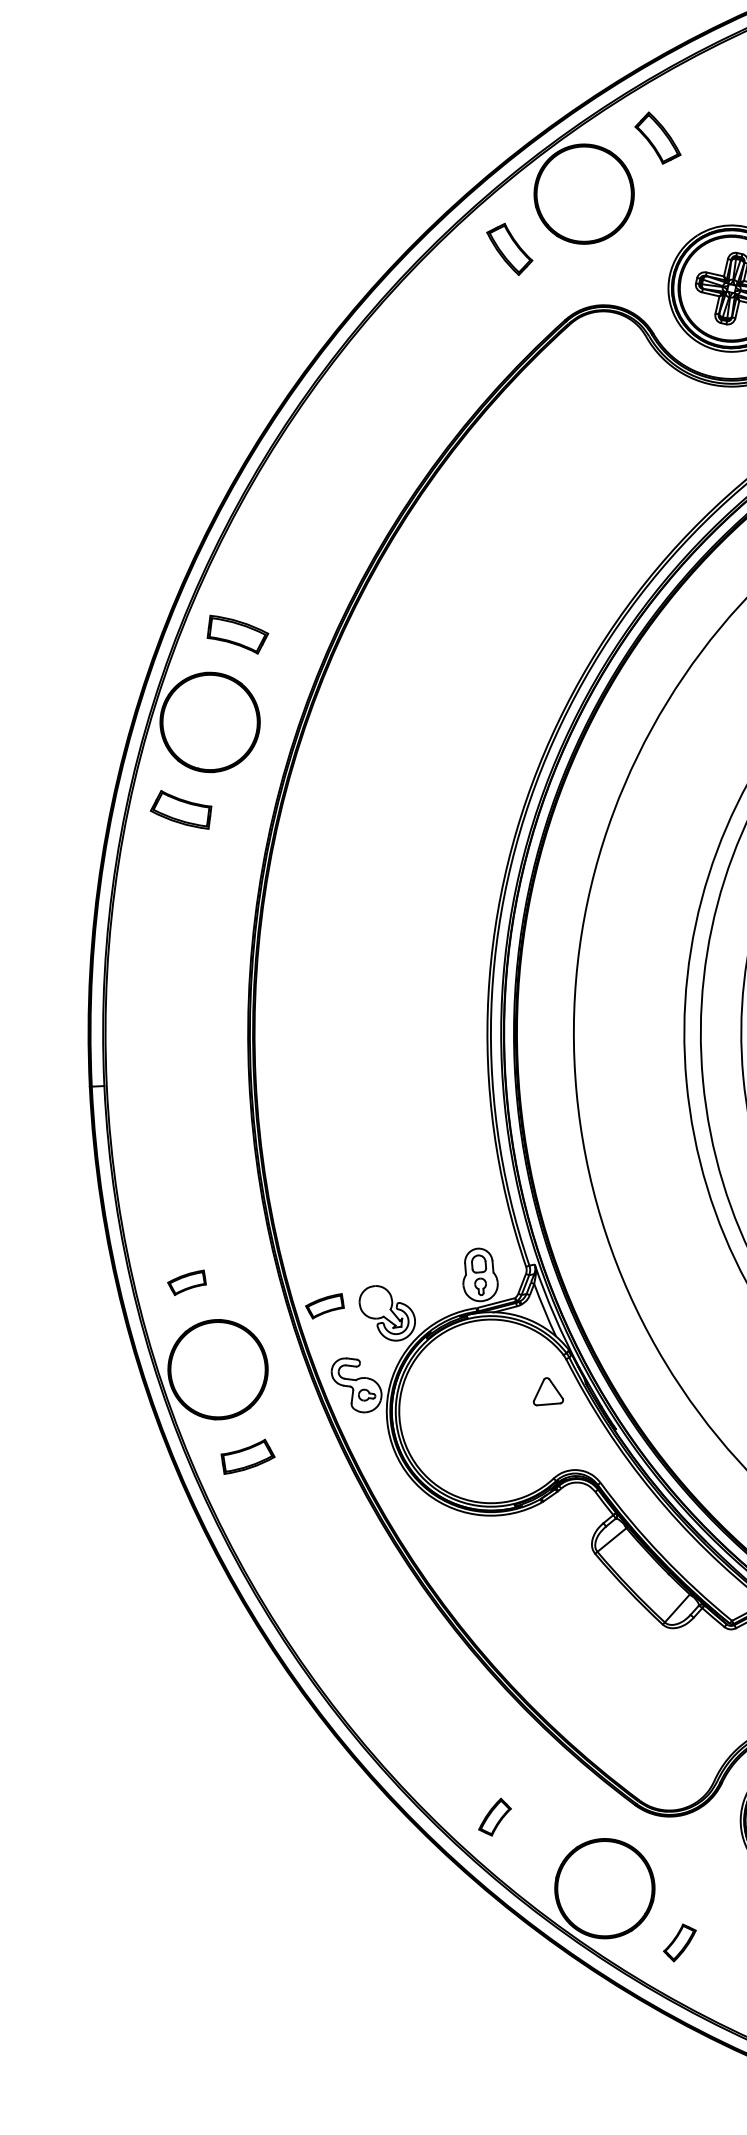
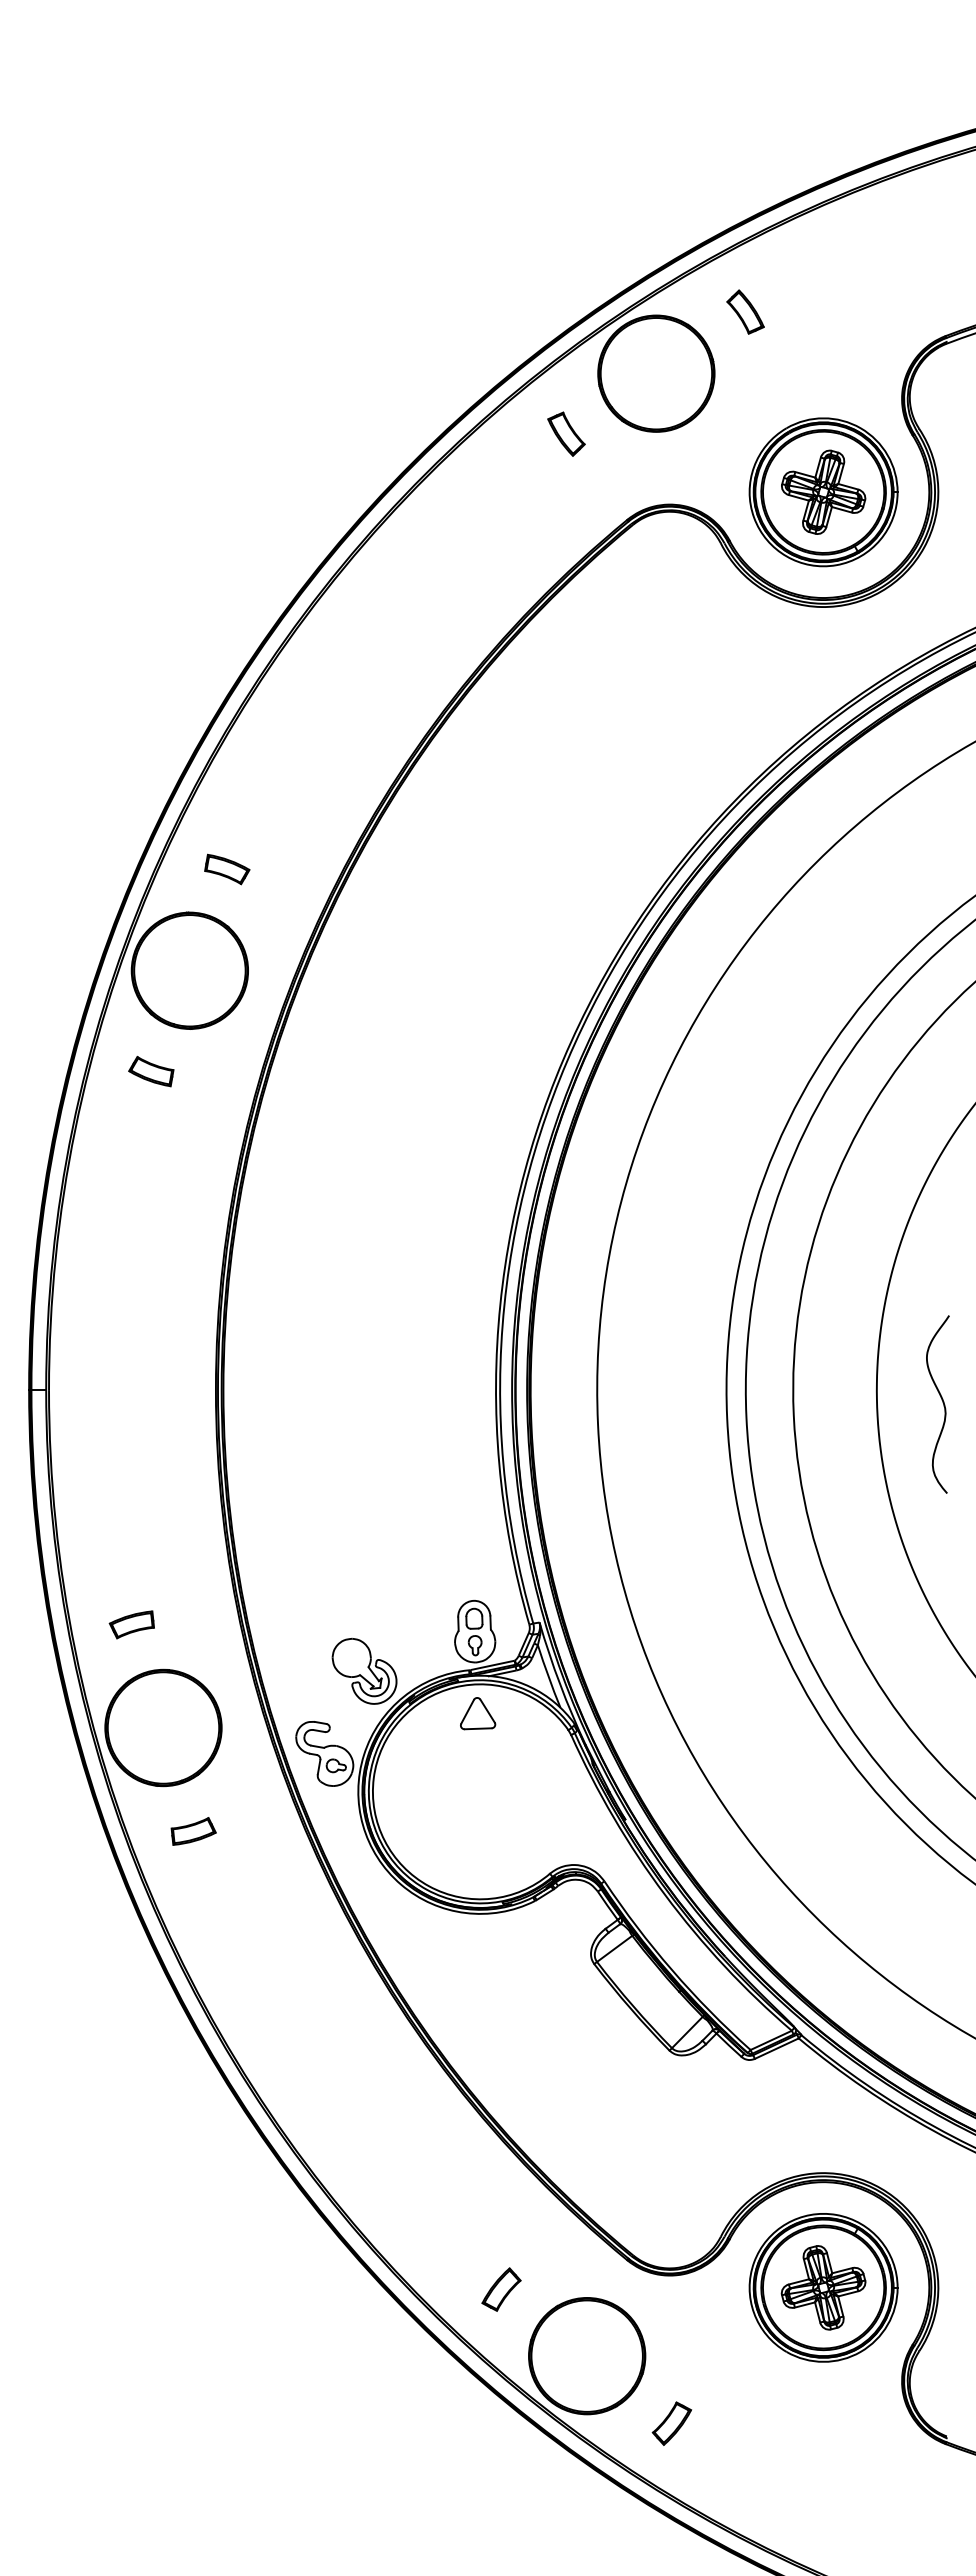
part: (657, 137) -> (745, 311), size x0.71
part: (509, 248) -> (566, 433), size x0.71
part: (238, 634) -> (227, 869), size x0.62
part: (181, 809) -> (151, 1071), size x0.62
part: (324, 1306) -> (291, 1659), removed
part: (548, 1391) -> (478, 1713), moved
part: (247, 1456) -> (193, 1831), size x0.71
part: (494, 1817) -> (501, 2289), moved

